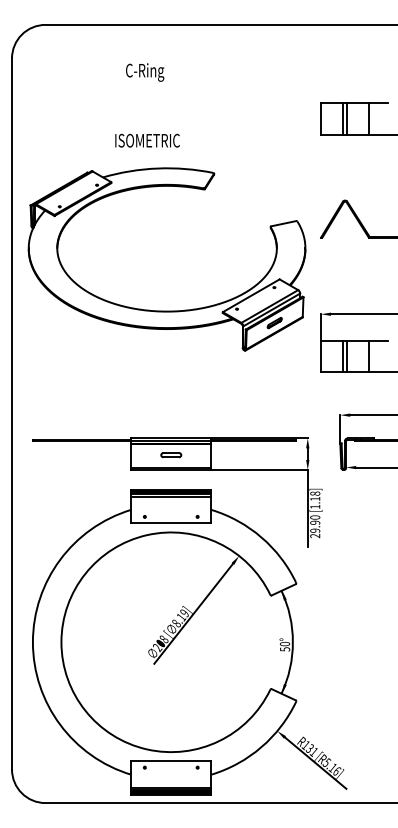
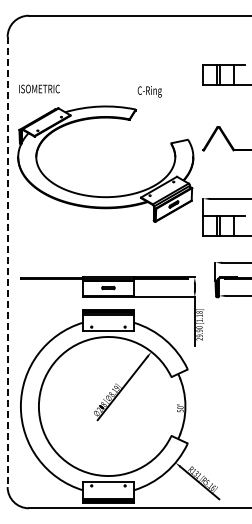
text: (144, 71) -> (149, 91), moved
text: (147, 139) -> (39, 88), moved
line: (11, 414) -> (7, 262), solid -> dashed

